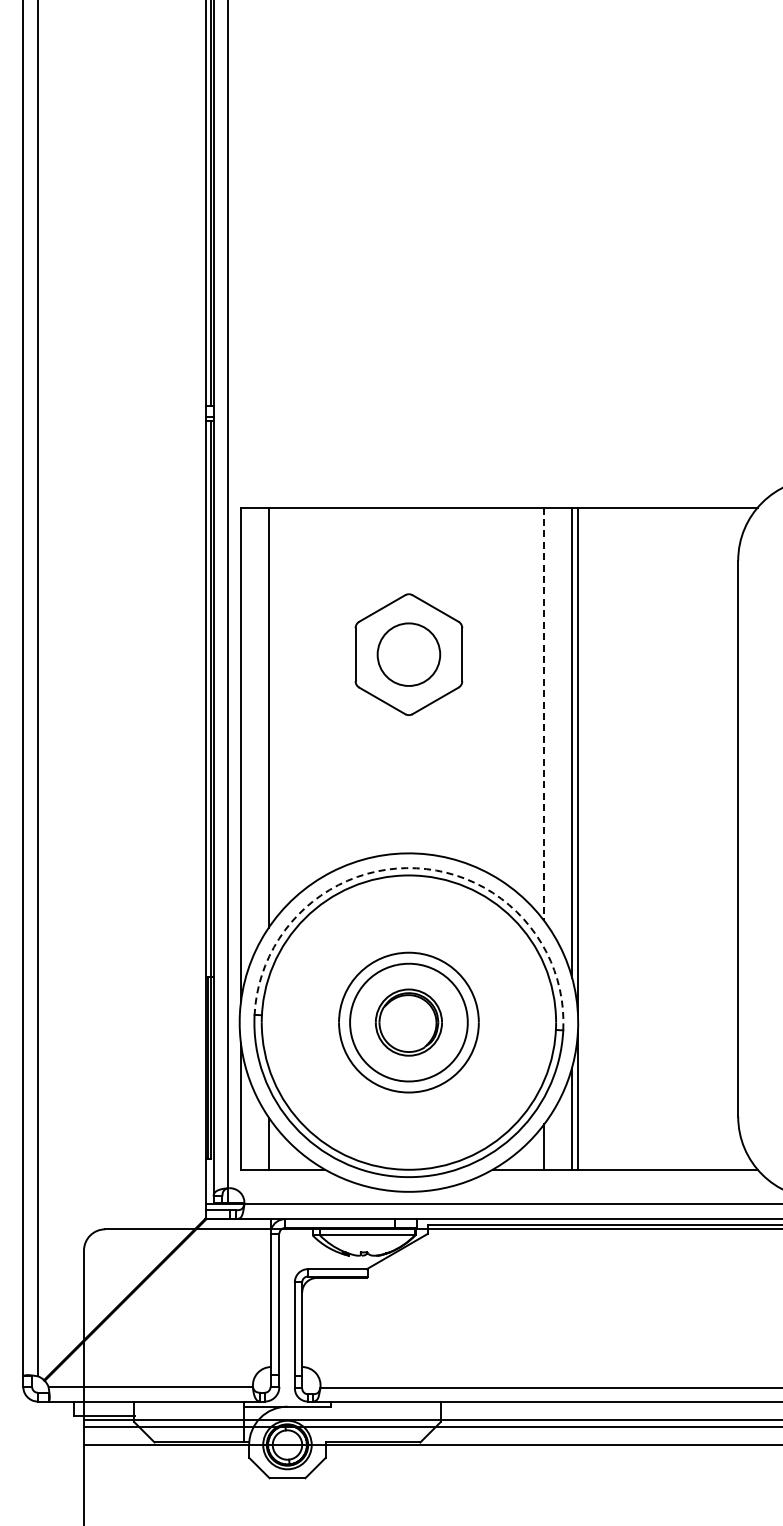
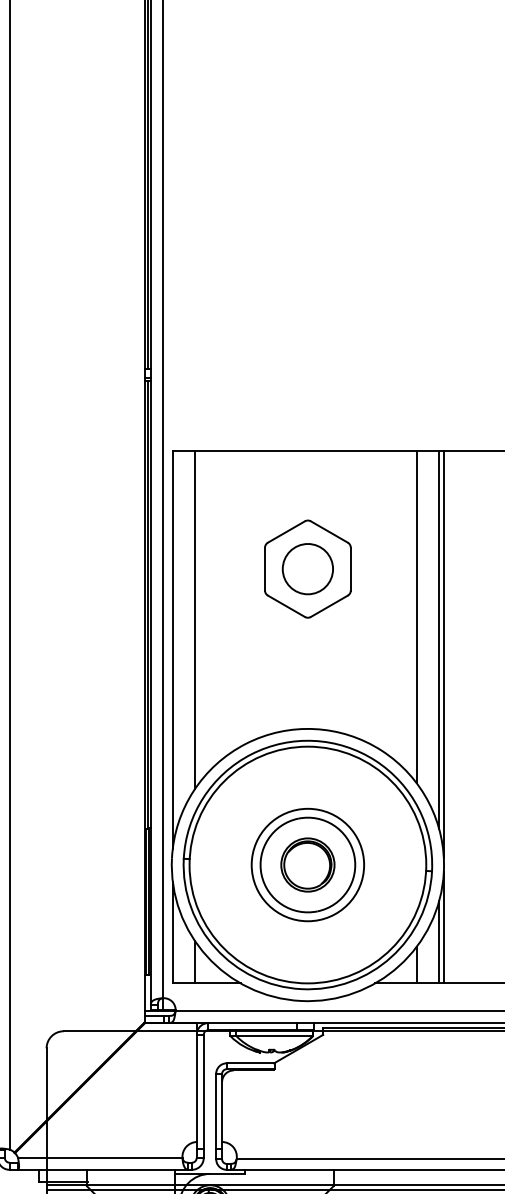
line: (544, 714) -> (416, 617), dashed -> solid
arc: (416, 868) -> (314, 741), dashed -> solid

